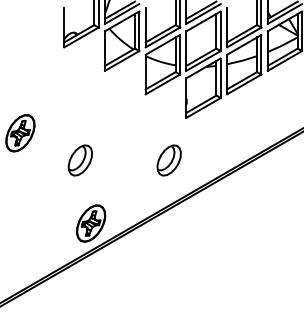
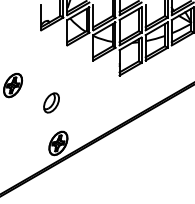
part: (169, 159) -> (108, 102), removed

